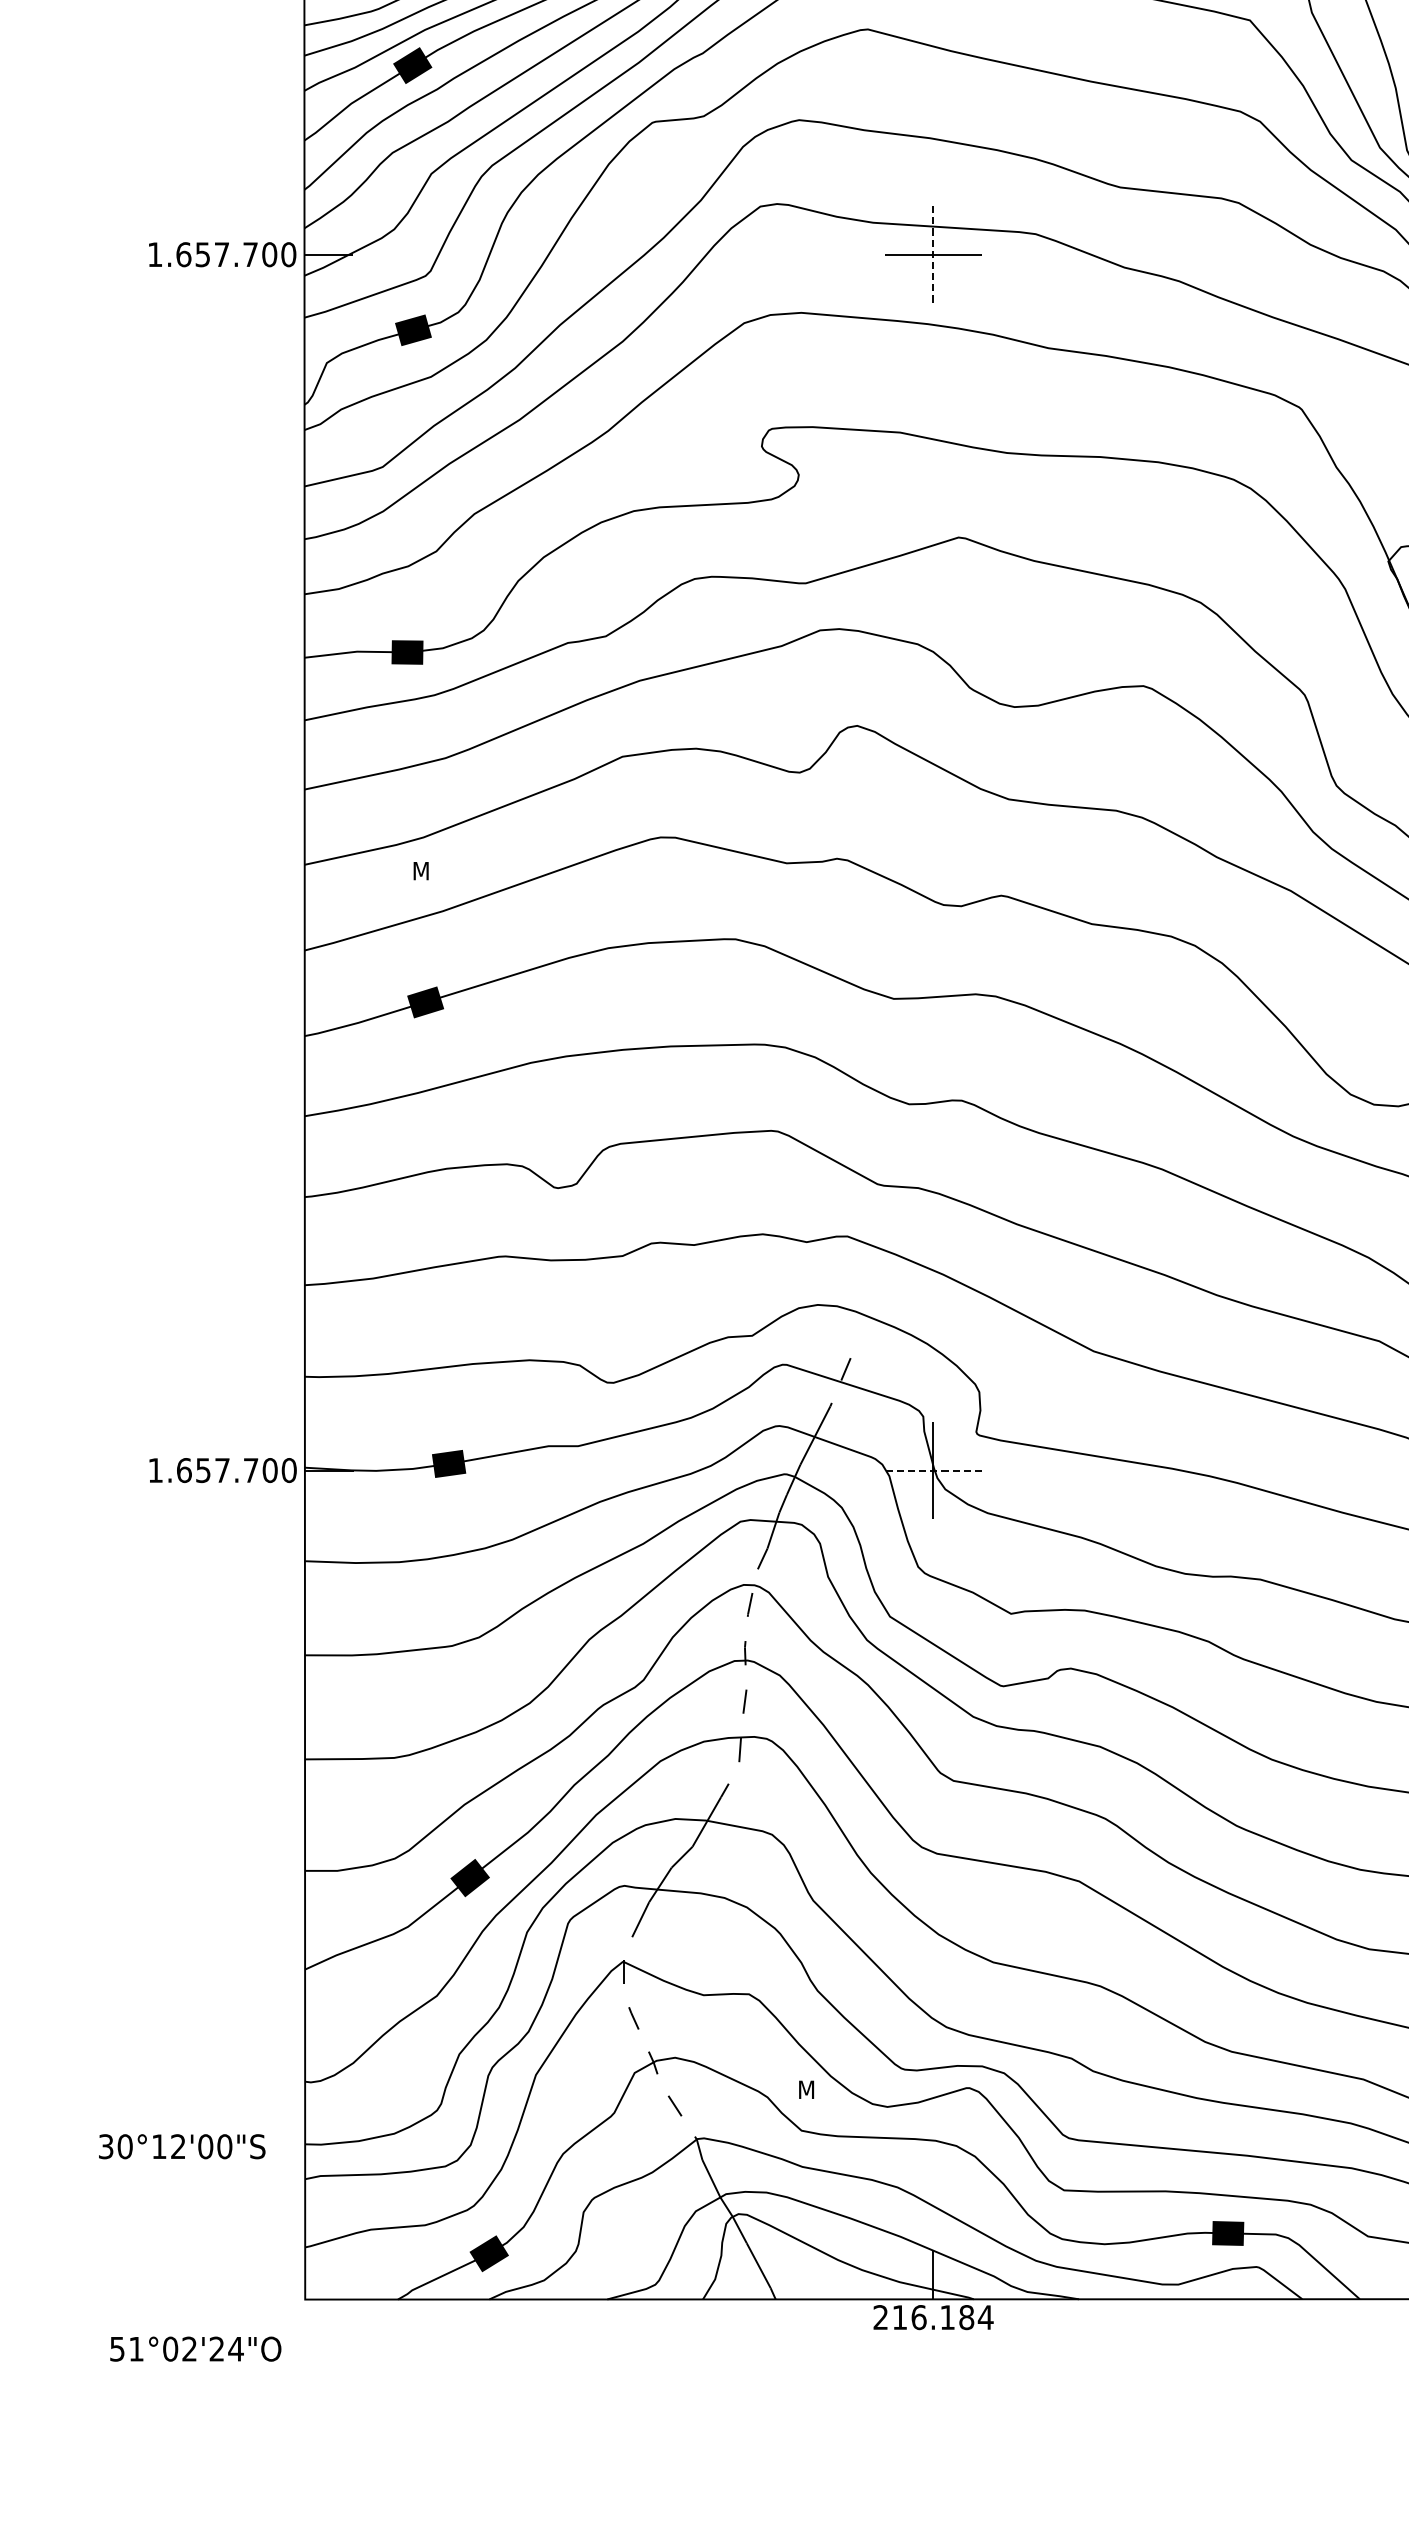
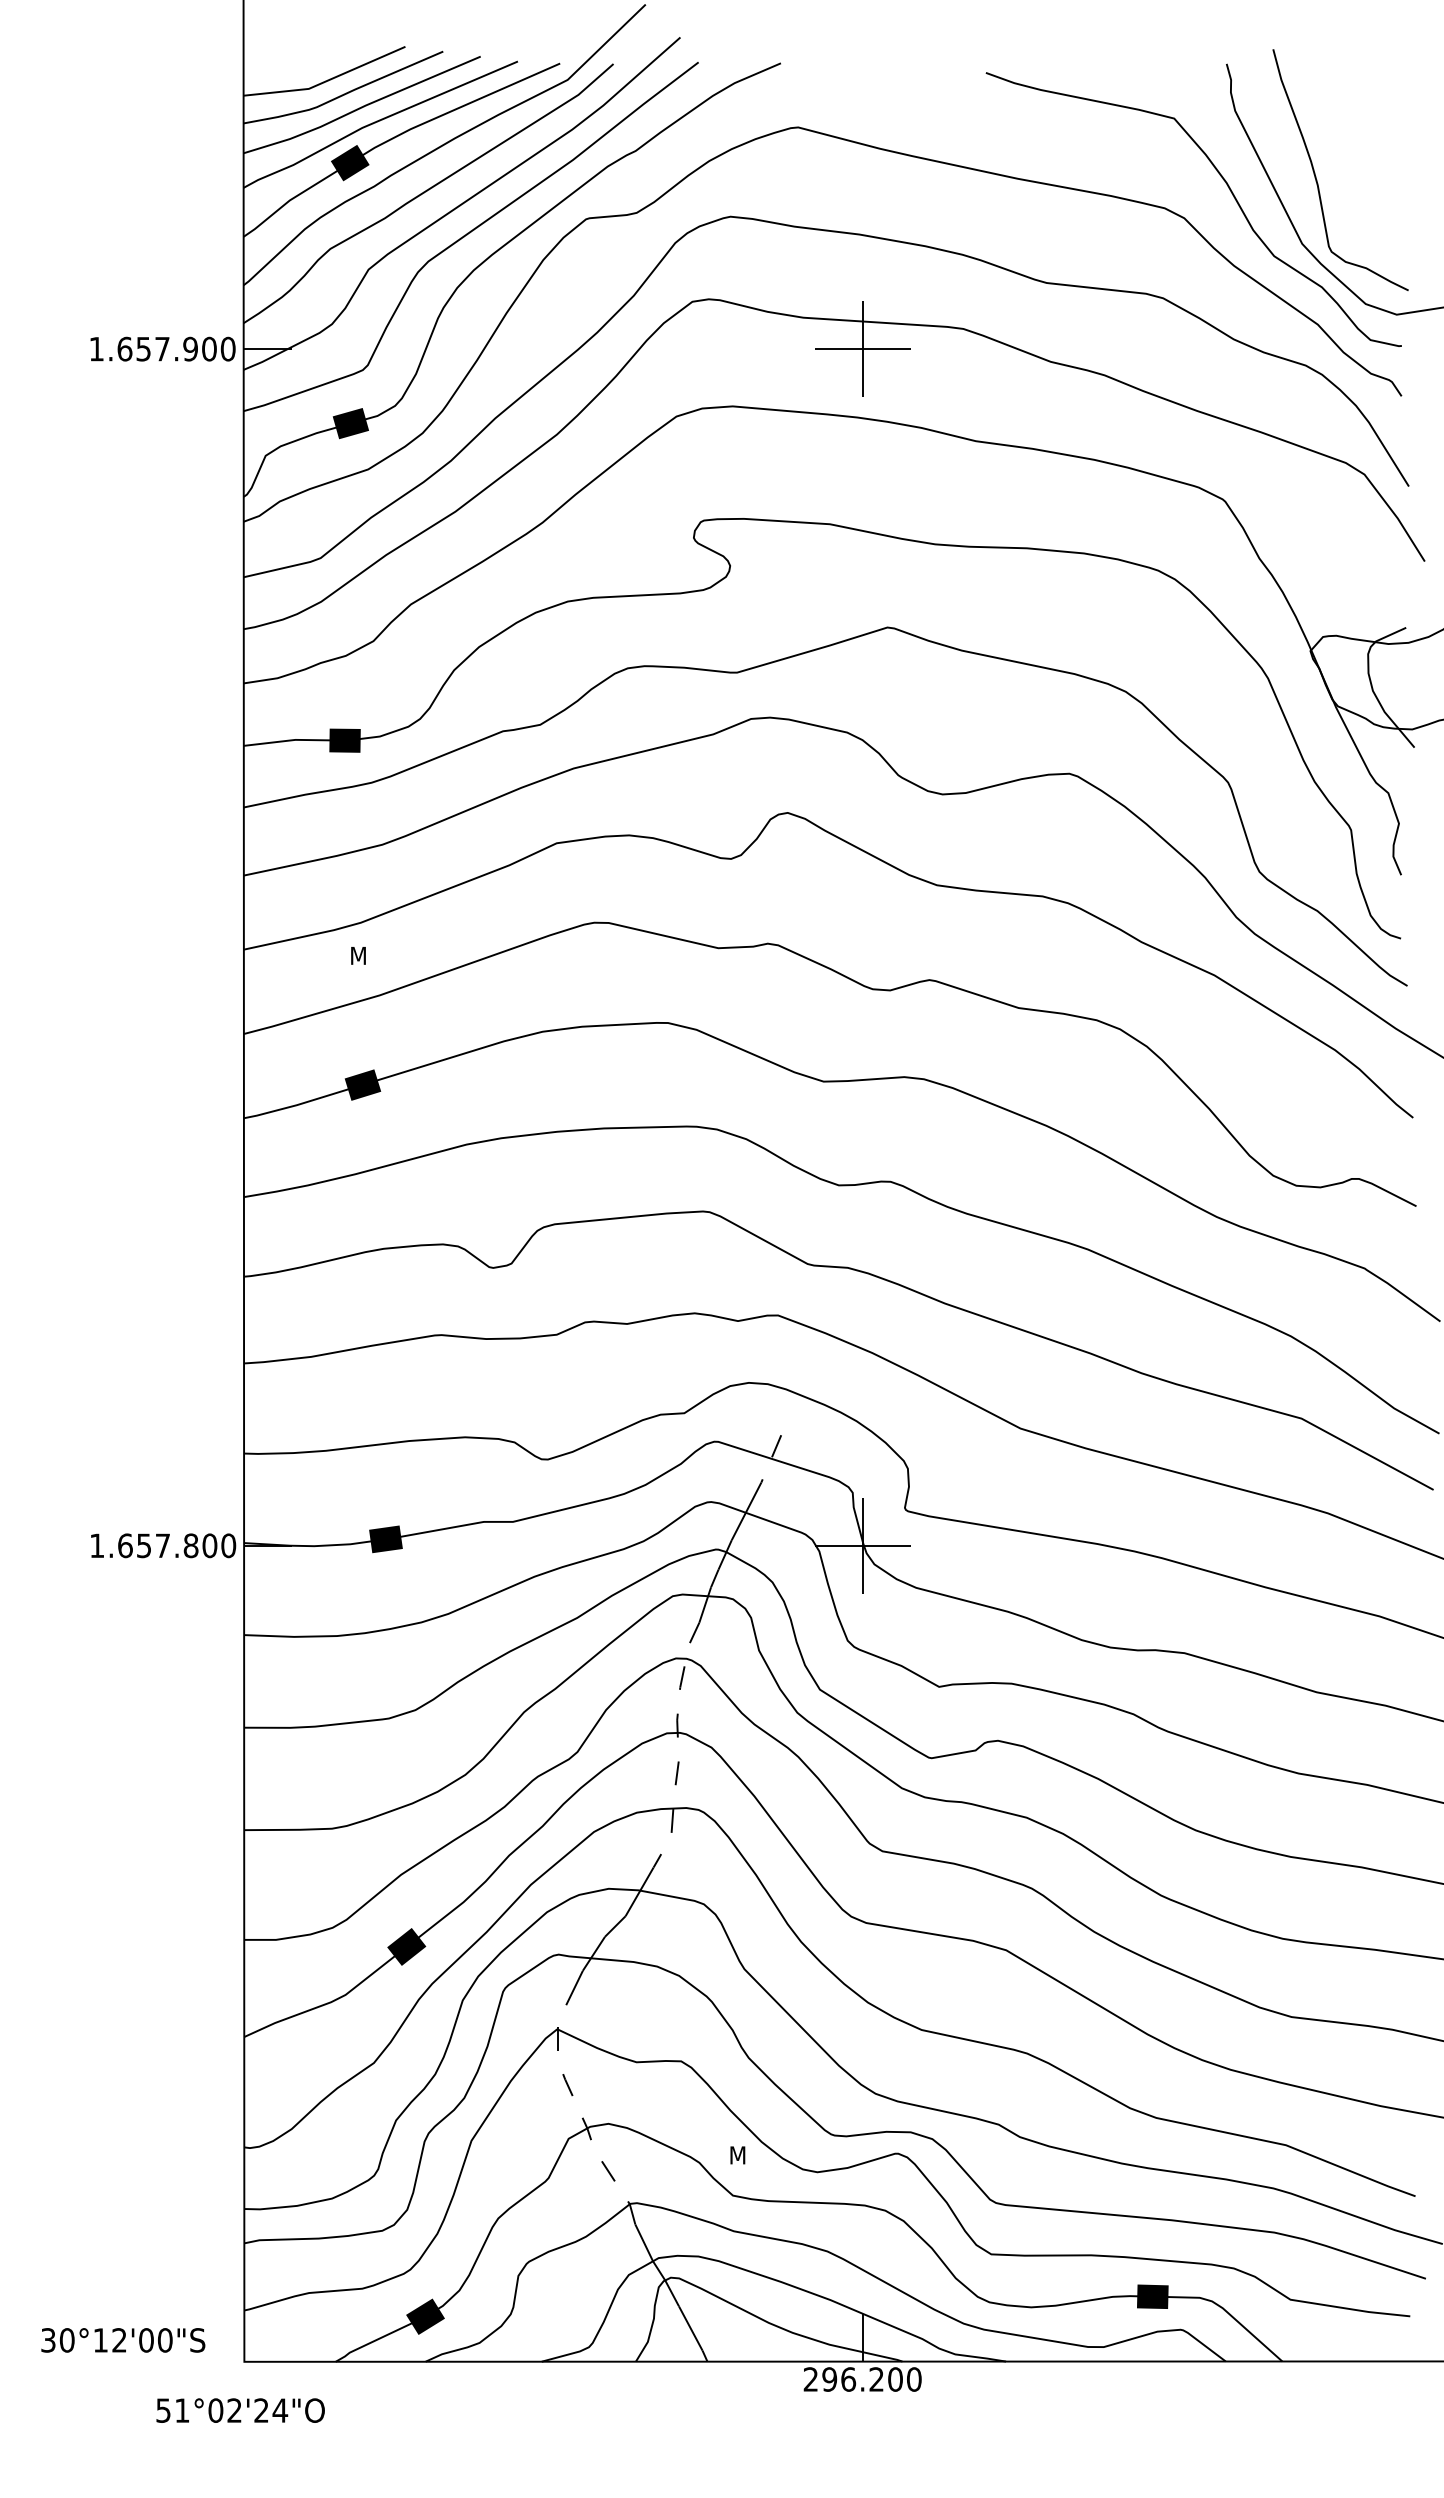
text: (250, 254) -> (190, 348), 1.657.700 -> 1.657.900
line: (933, 255) -> (862, 349), dashed -> solid
text: (250, 1470) -> (190, 1545), 1.657.700 -> 1.657.800
line: (933, 1470) -> (862, 1545), dashed -> solid
text: (182, 2146) -> (123, 2340), moved
text: (943, 2317) -> (872, 2379), 216.184 -> 296.200
text: (195, 2349) -> (240, 2410), moved

